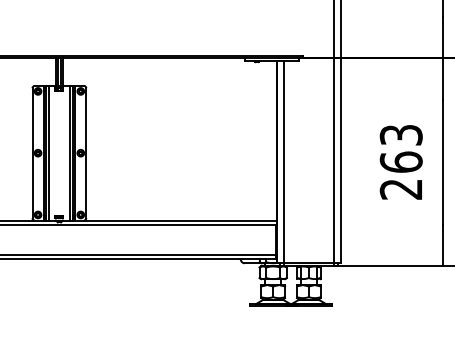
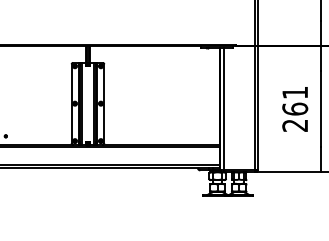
text: (401, 134) -> (295, 92), 263 -> 261

